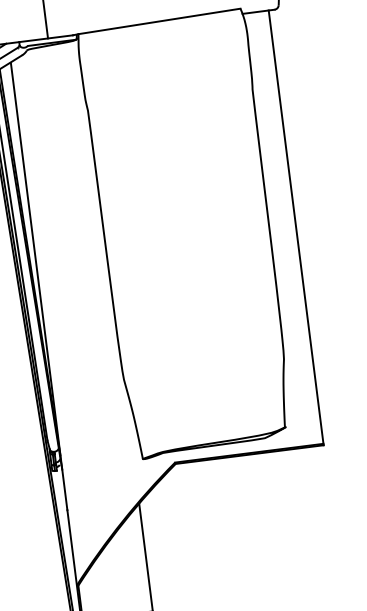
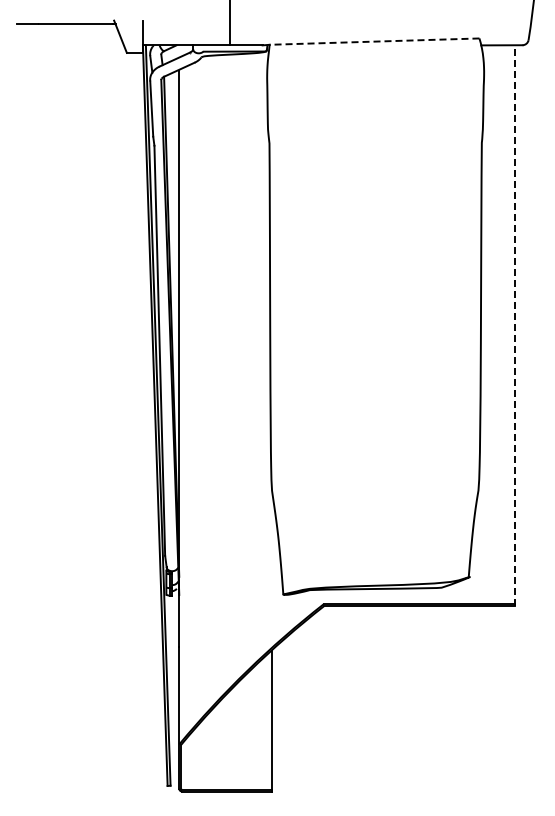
line: (159, 21) -> (374, 41), solid -> dashed
line: (296, 227) -> (515, 325), solid -> dashed

